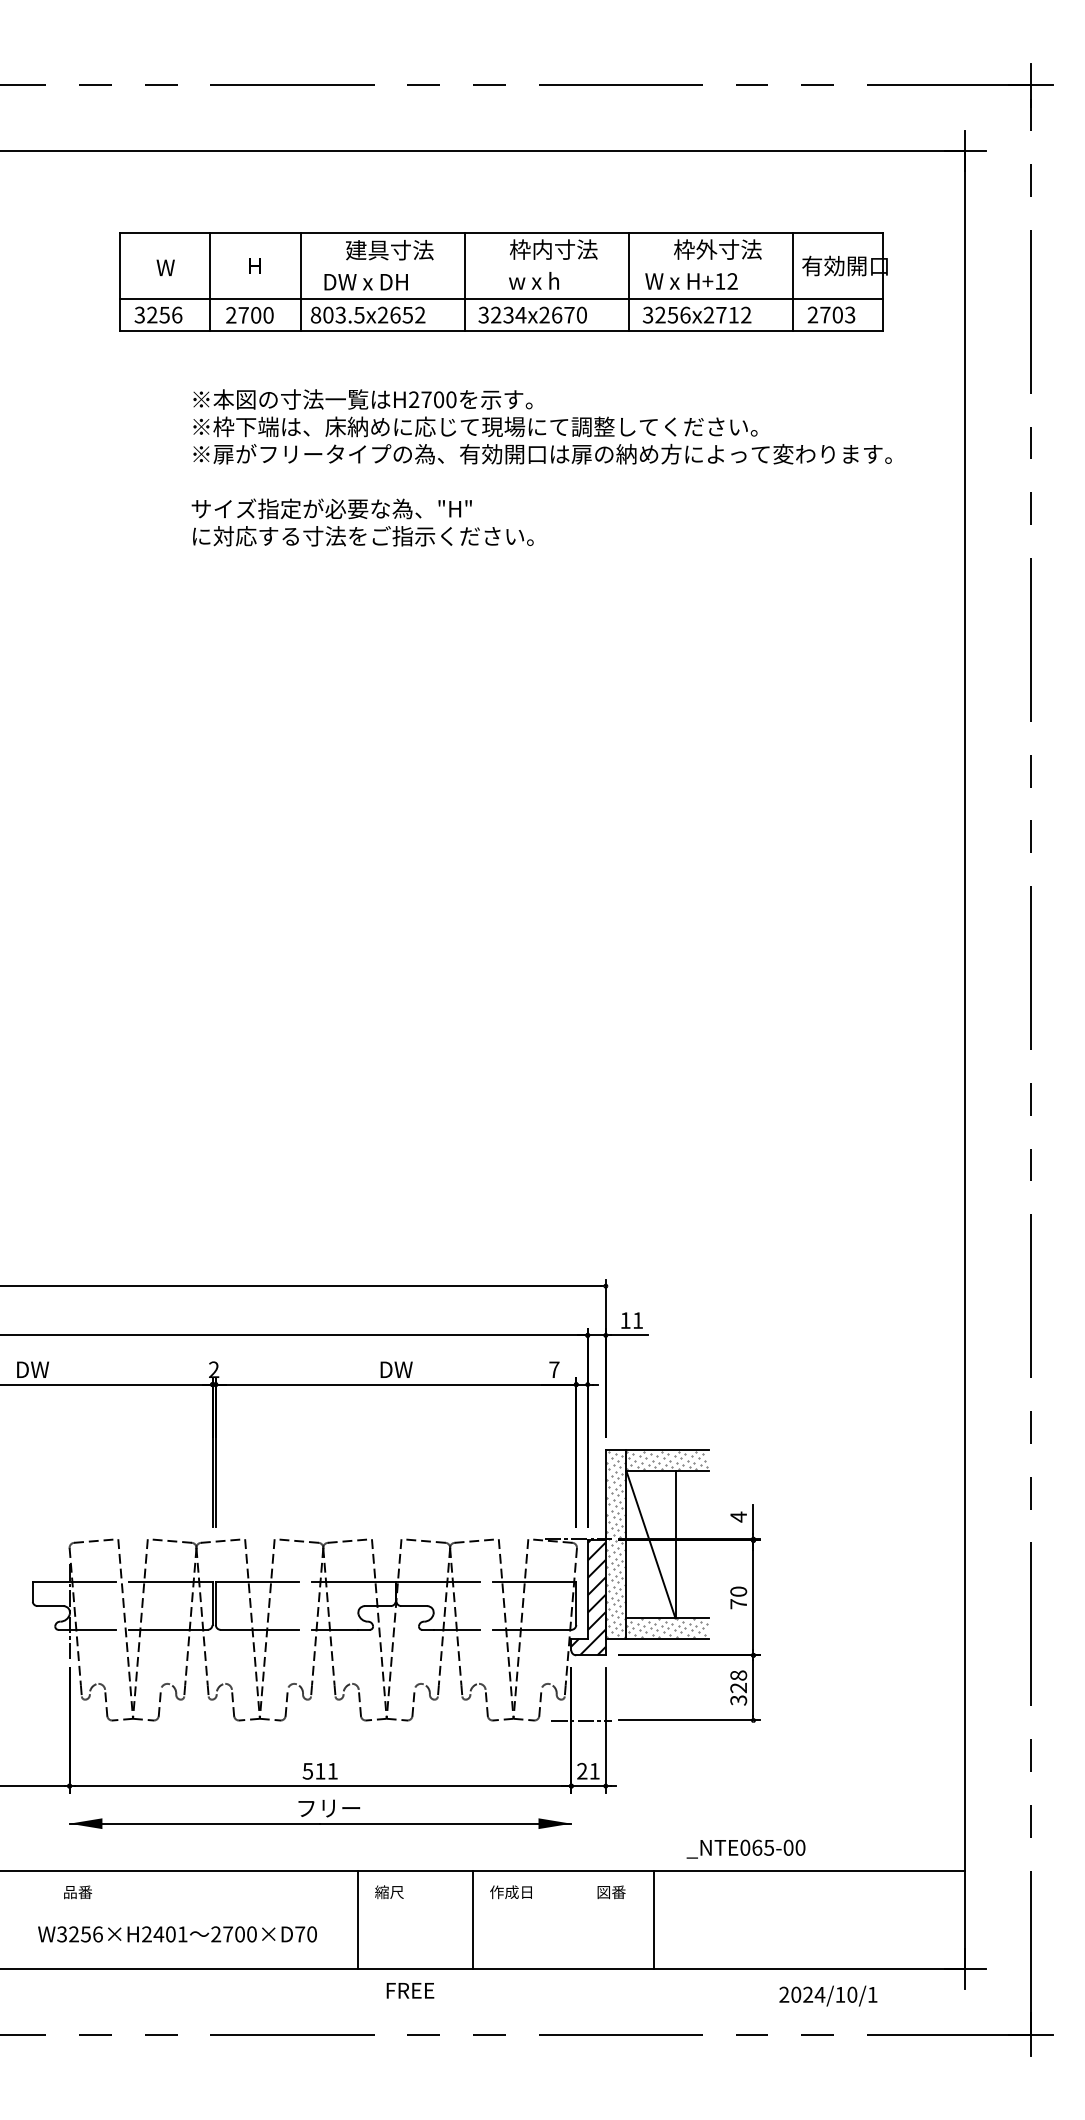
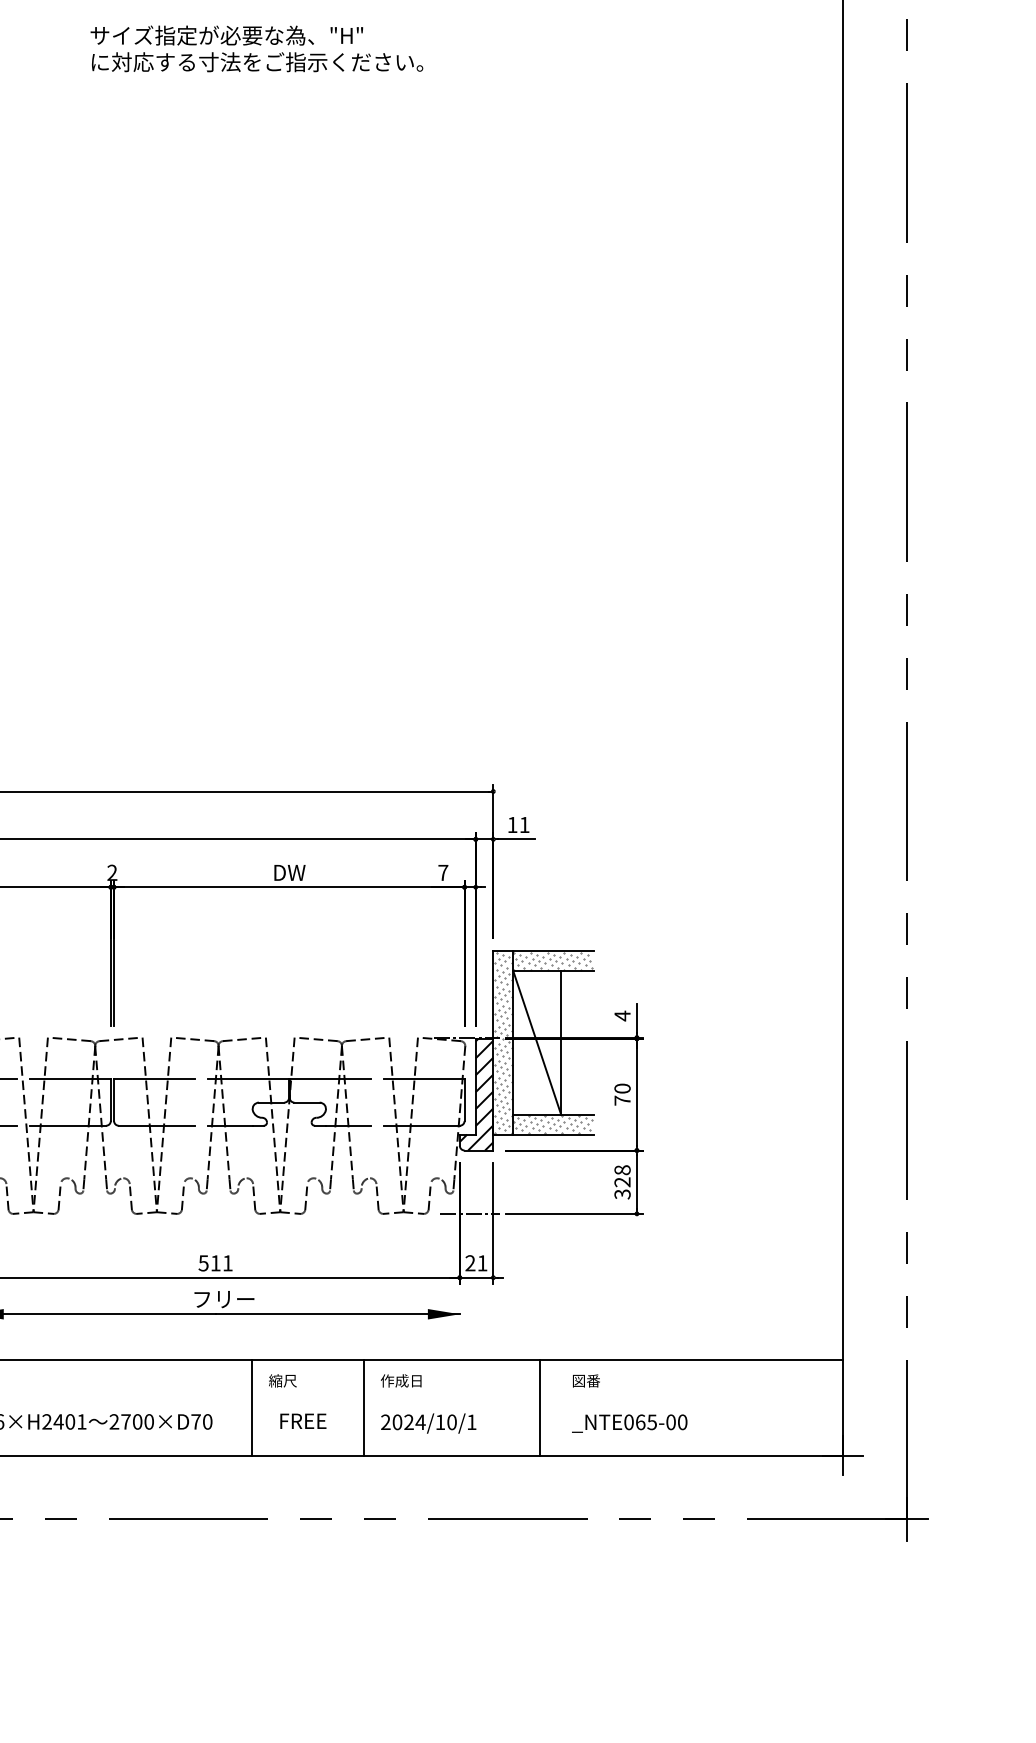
text: (745, 1848) -> (629, 1422), moved
text: (611, 1892) -> (586, 1381), moved
text: (410, 1990) -> (303, 1421), moved
text: (828, 1995) -> (428, 1422), moved

